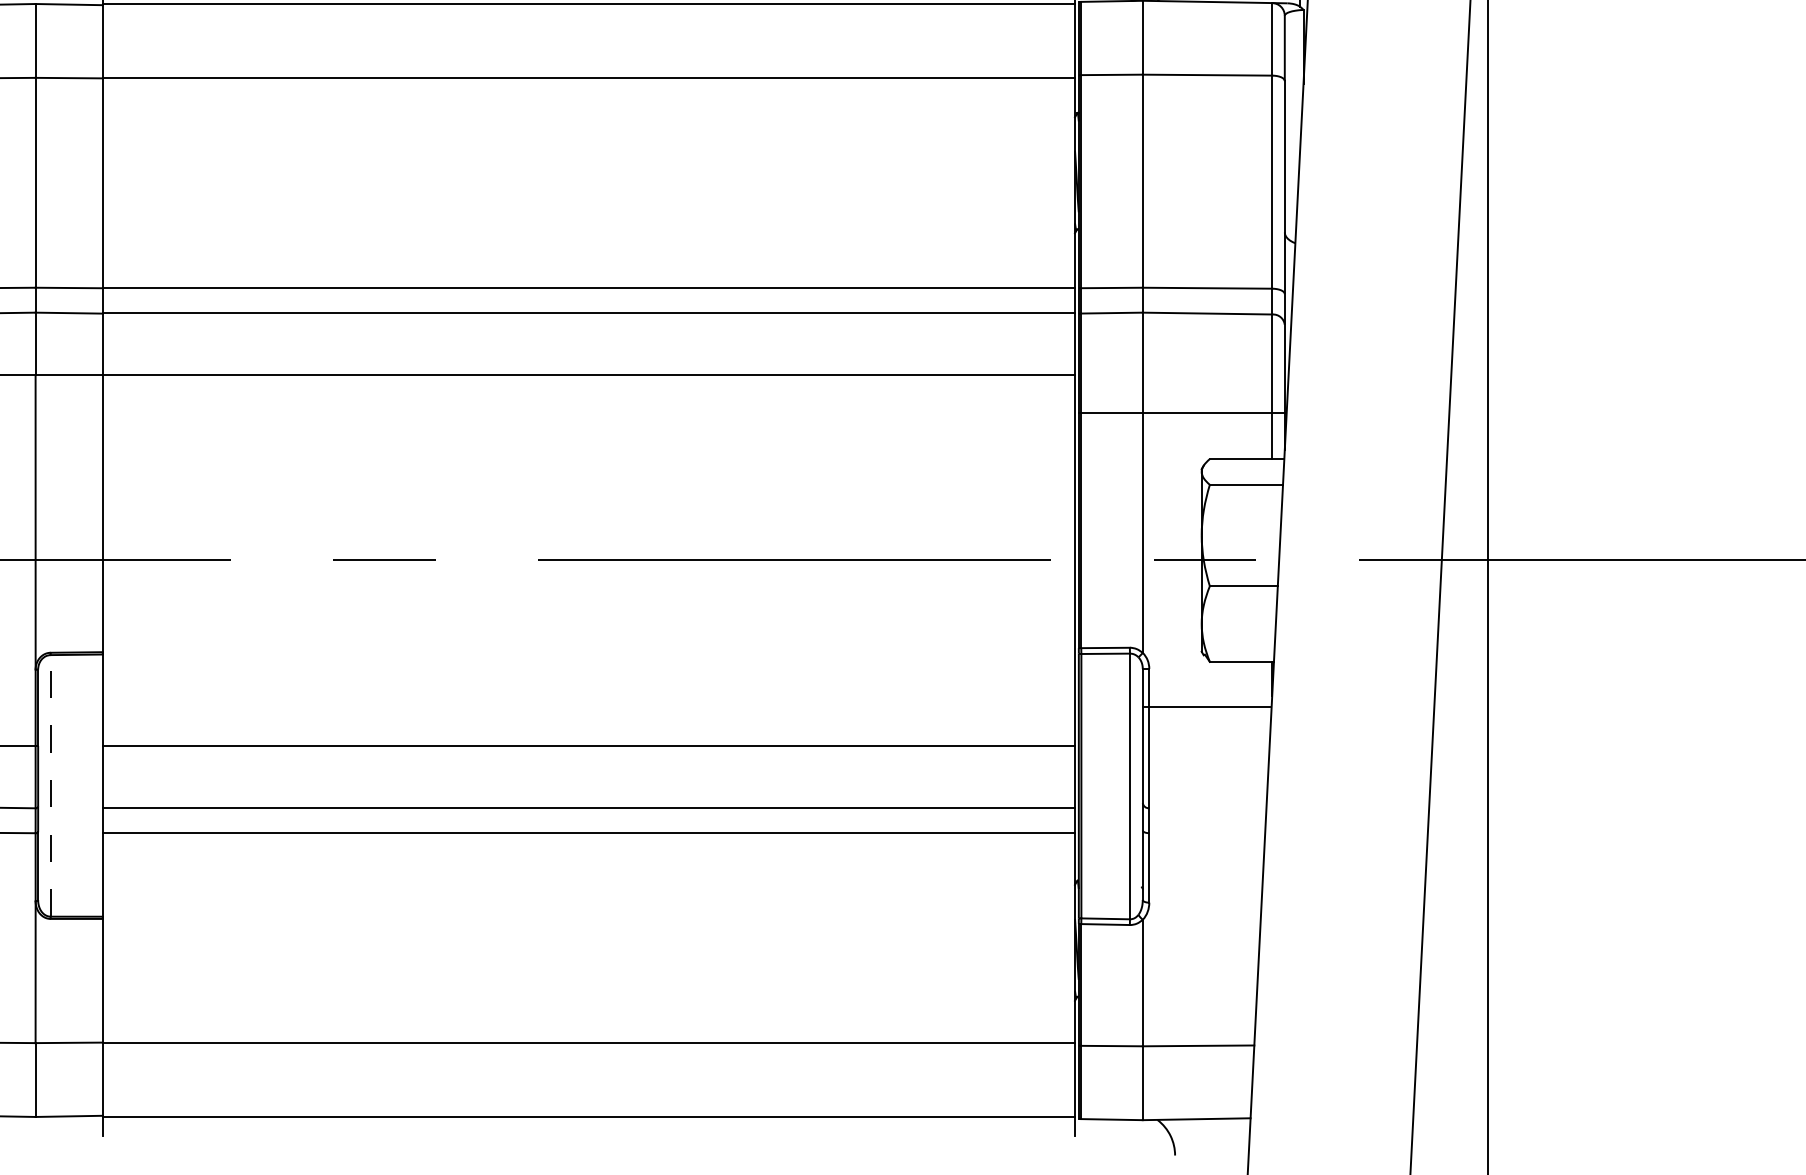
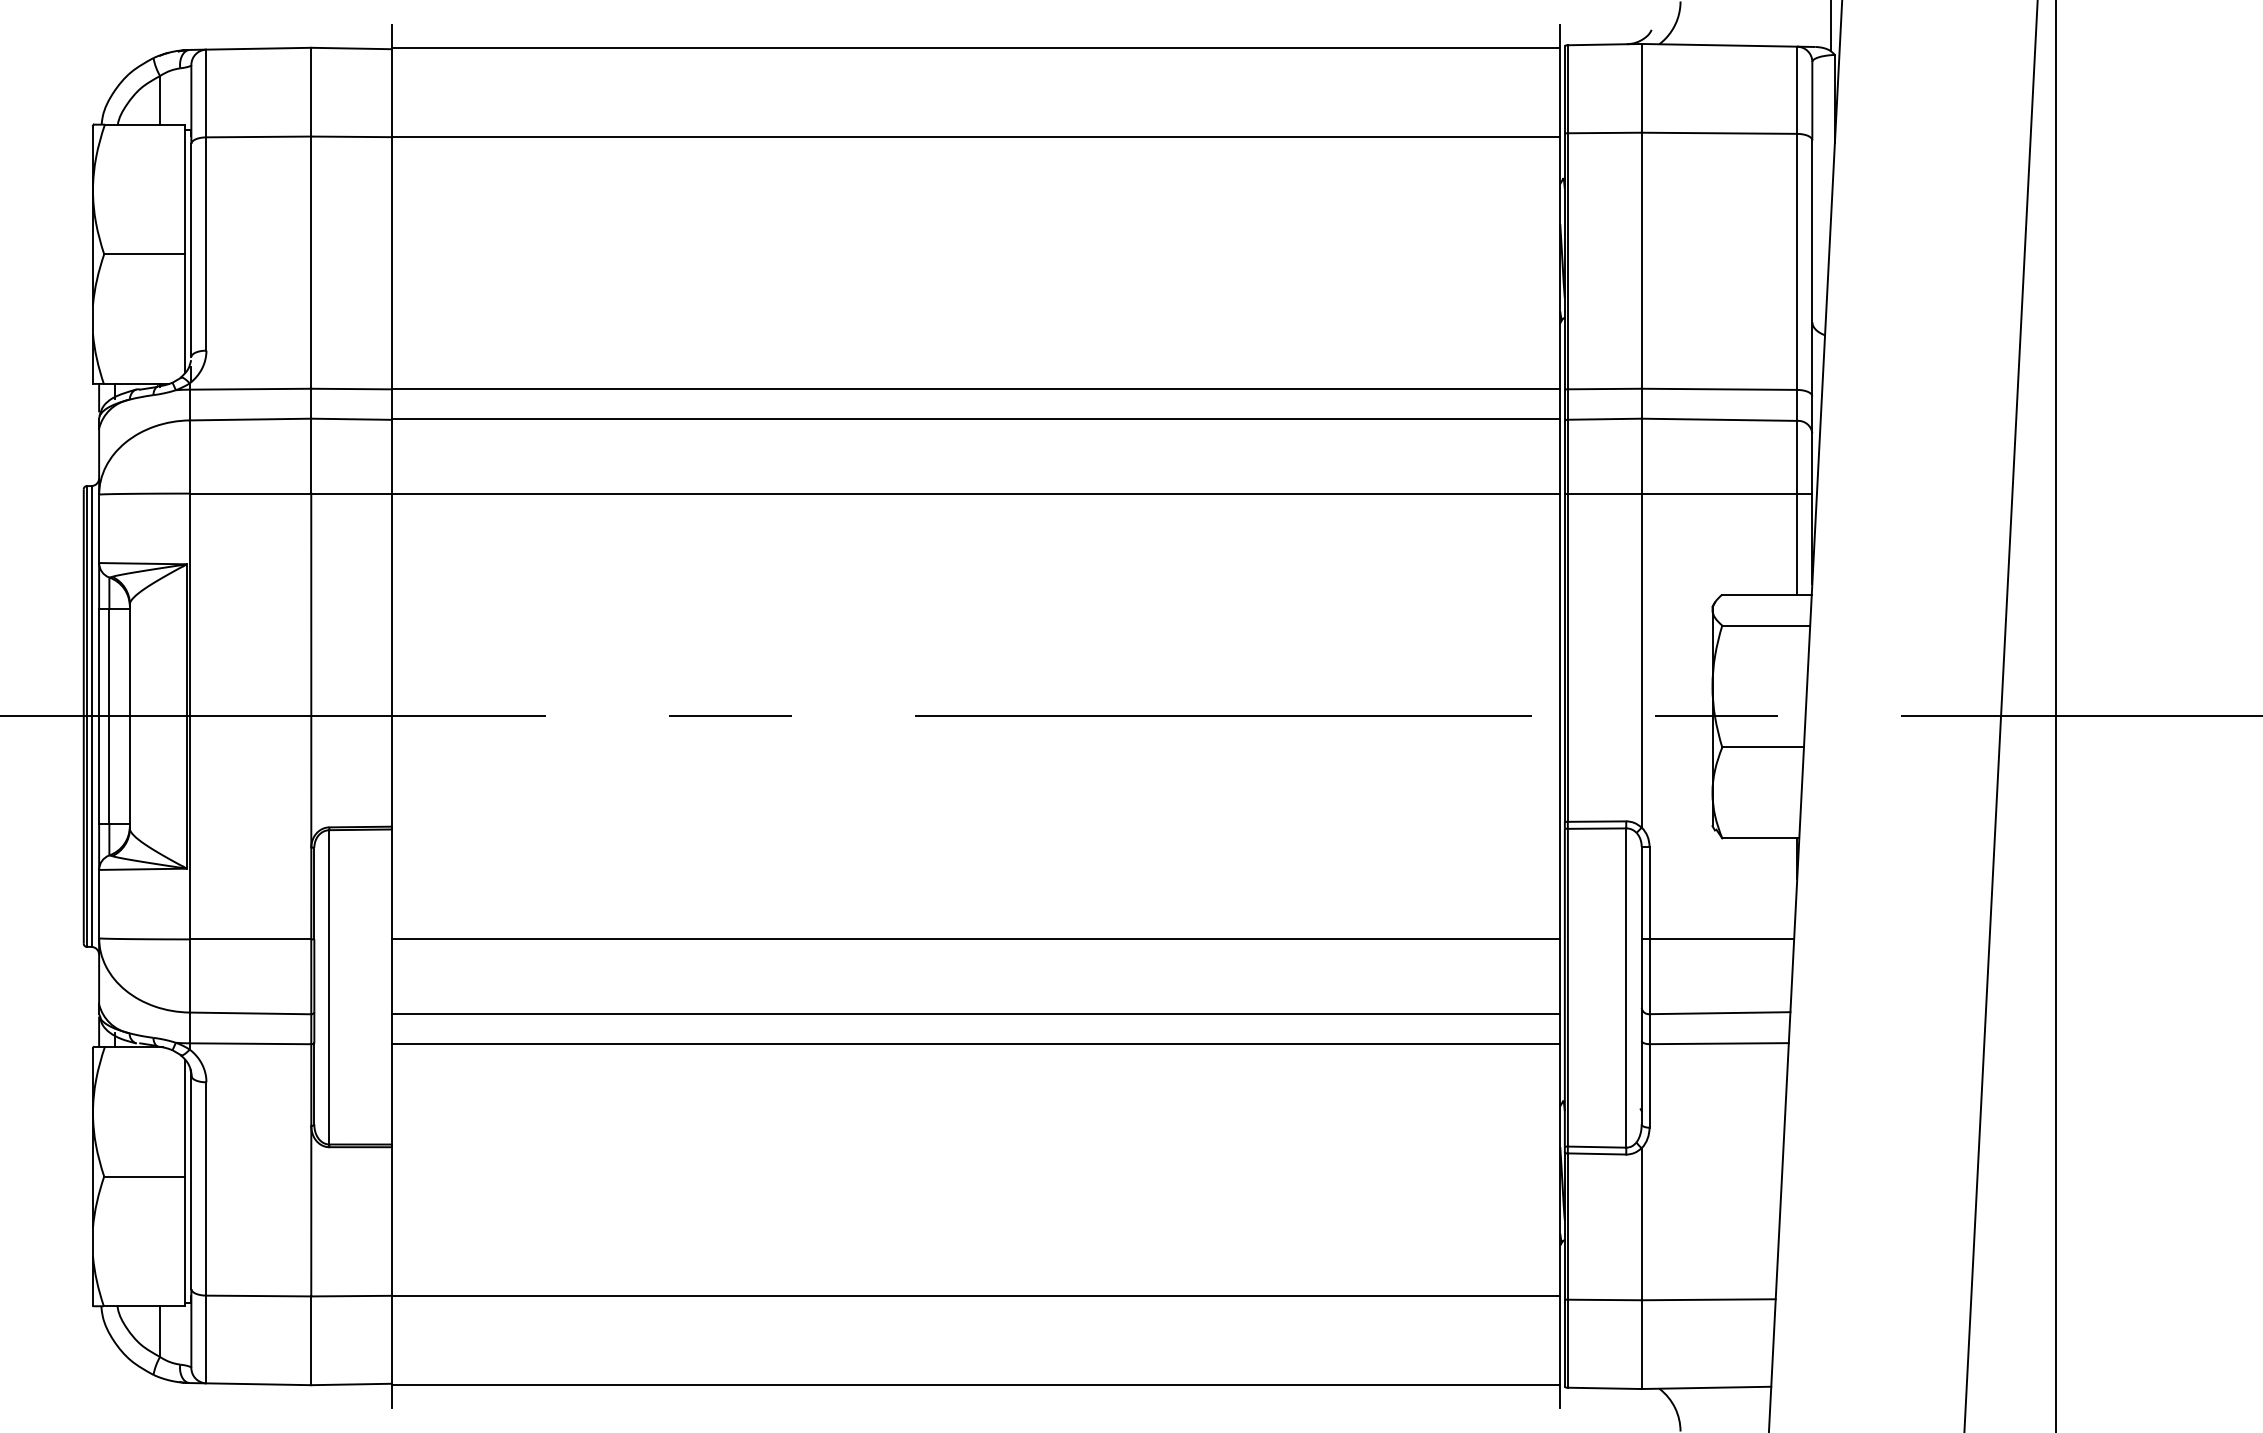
line: (1181, 413) -> (1688, 493), moved
line: (1205, 706) -> (1717, 939), moved
line: (50, 785) -> (329, 986), dashed -> solid
line: (1207, 807) -> (1719, 1013), added
line: (1206, 832) -> (1718, 1043), added

